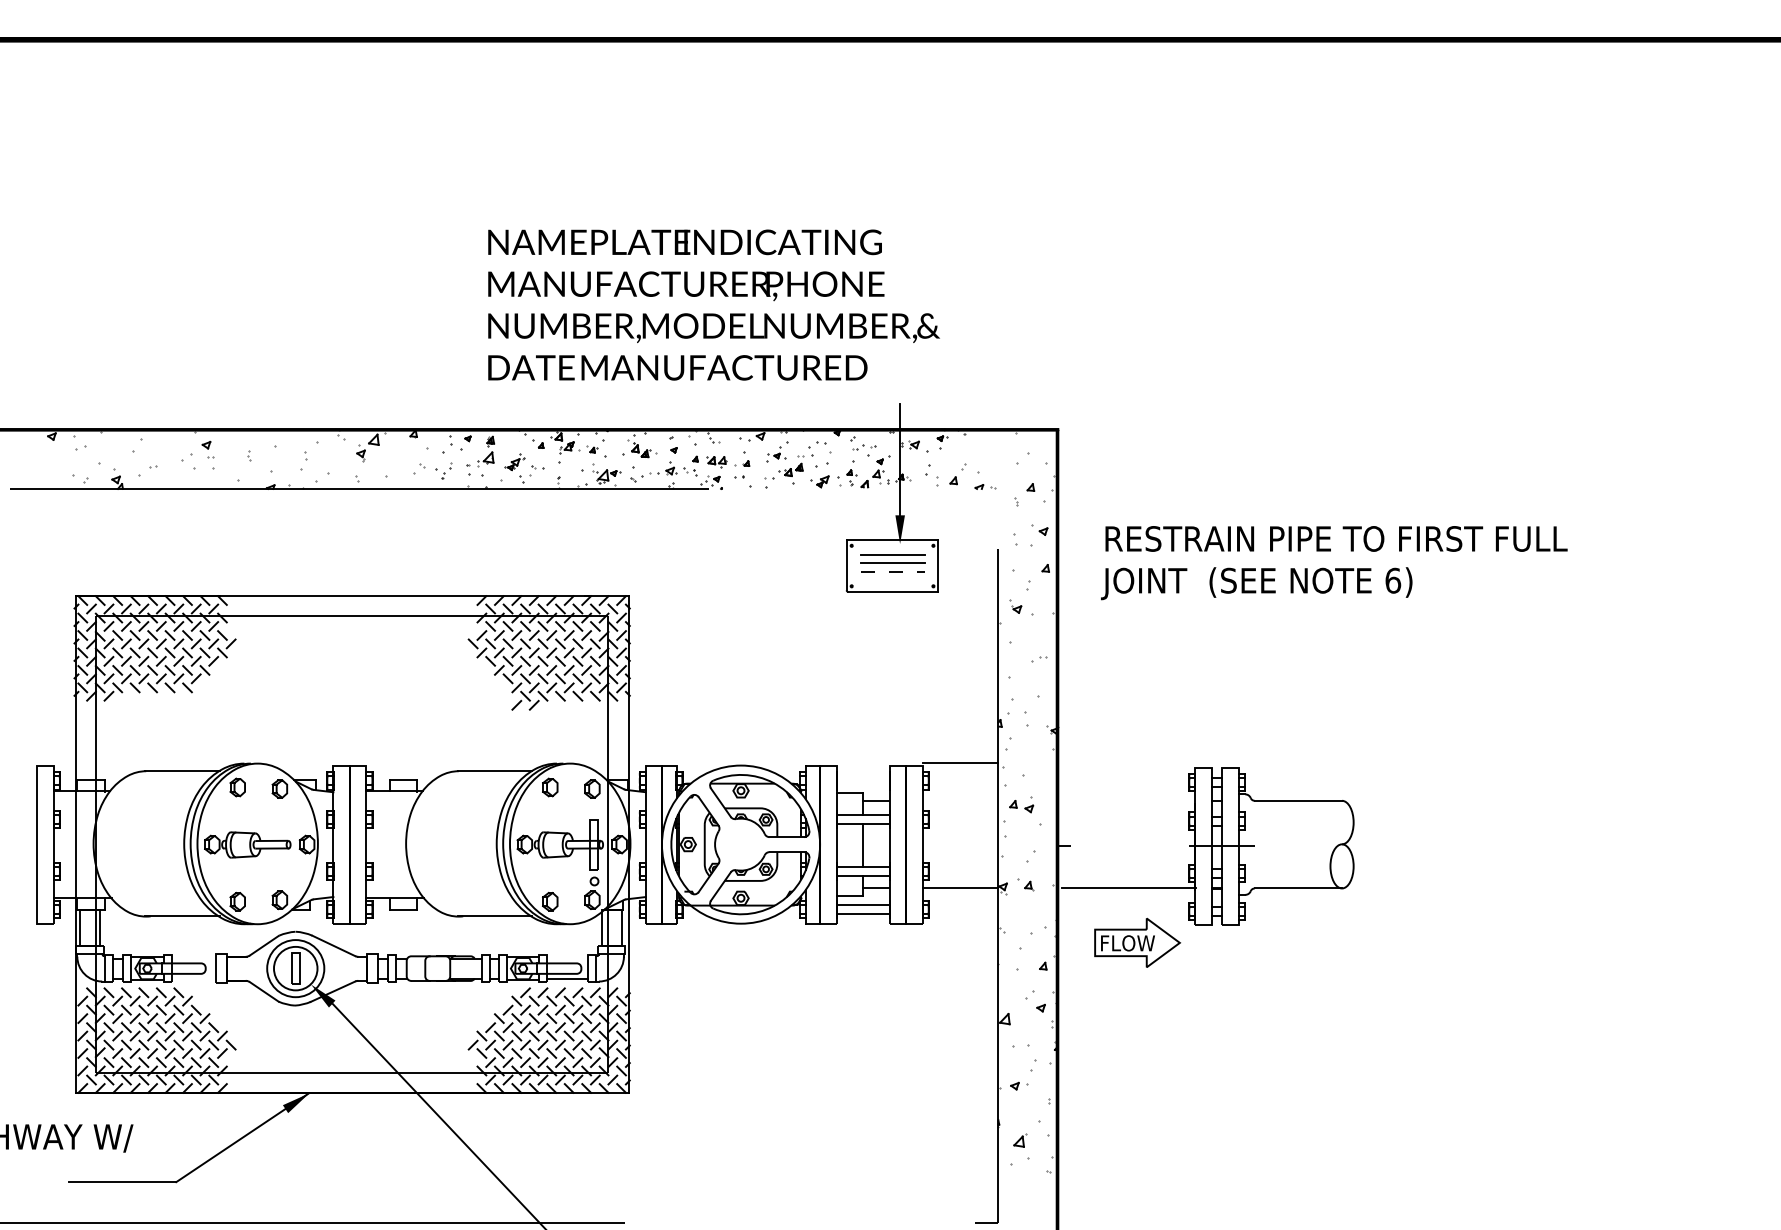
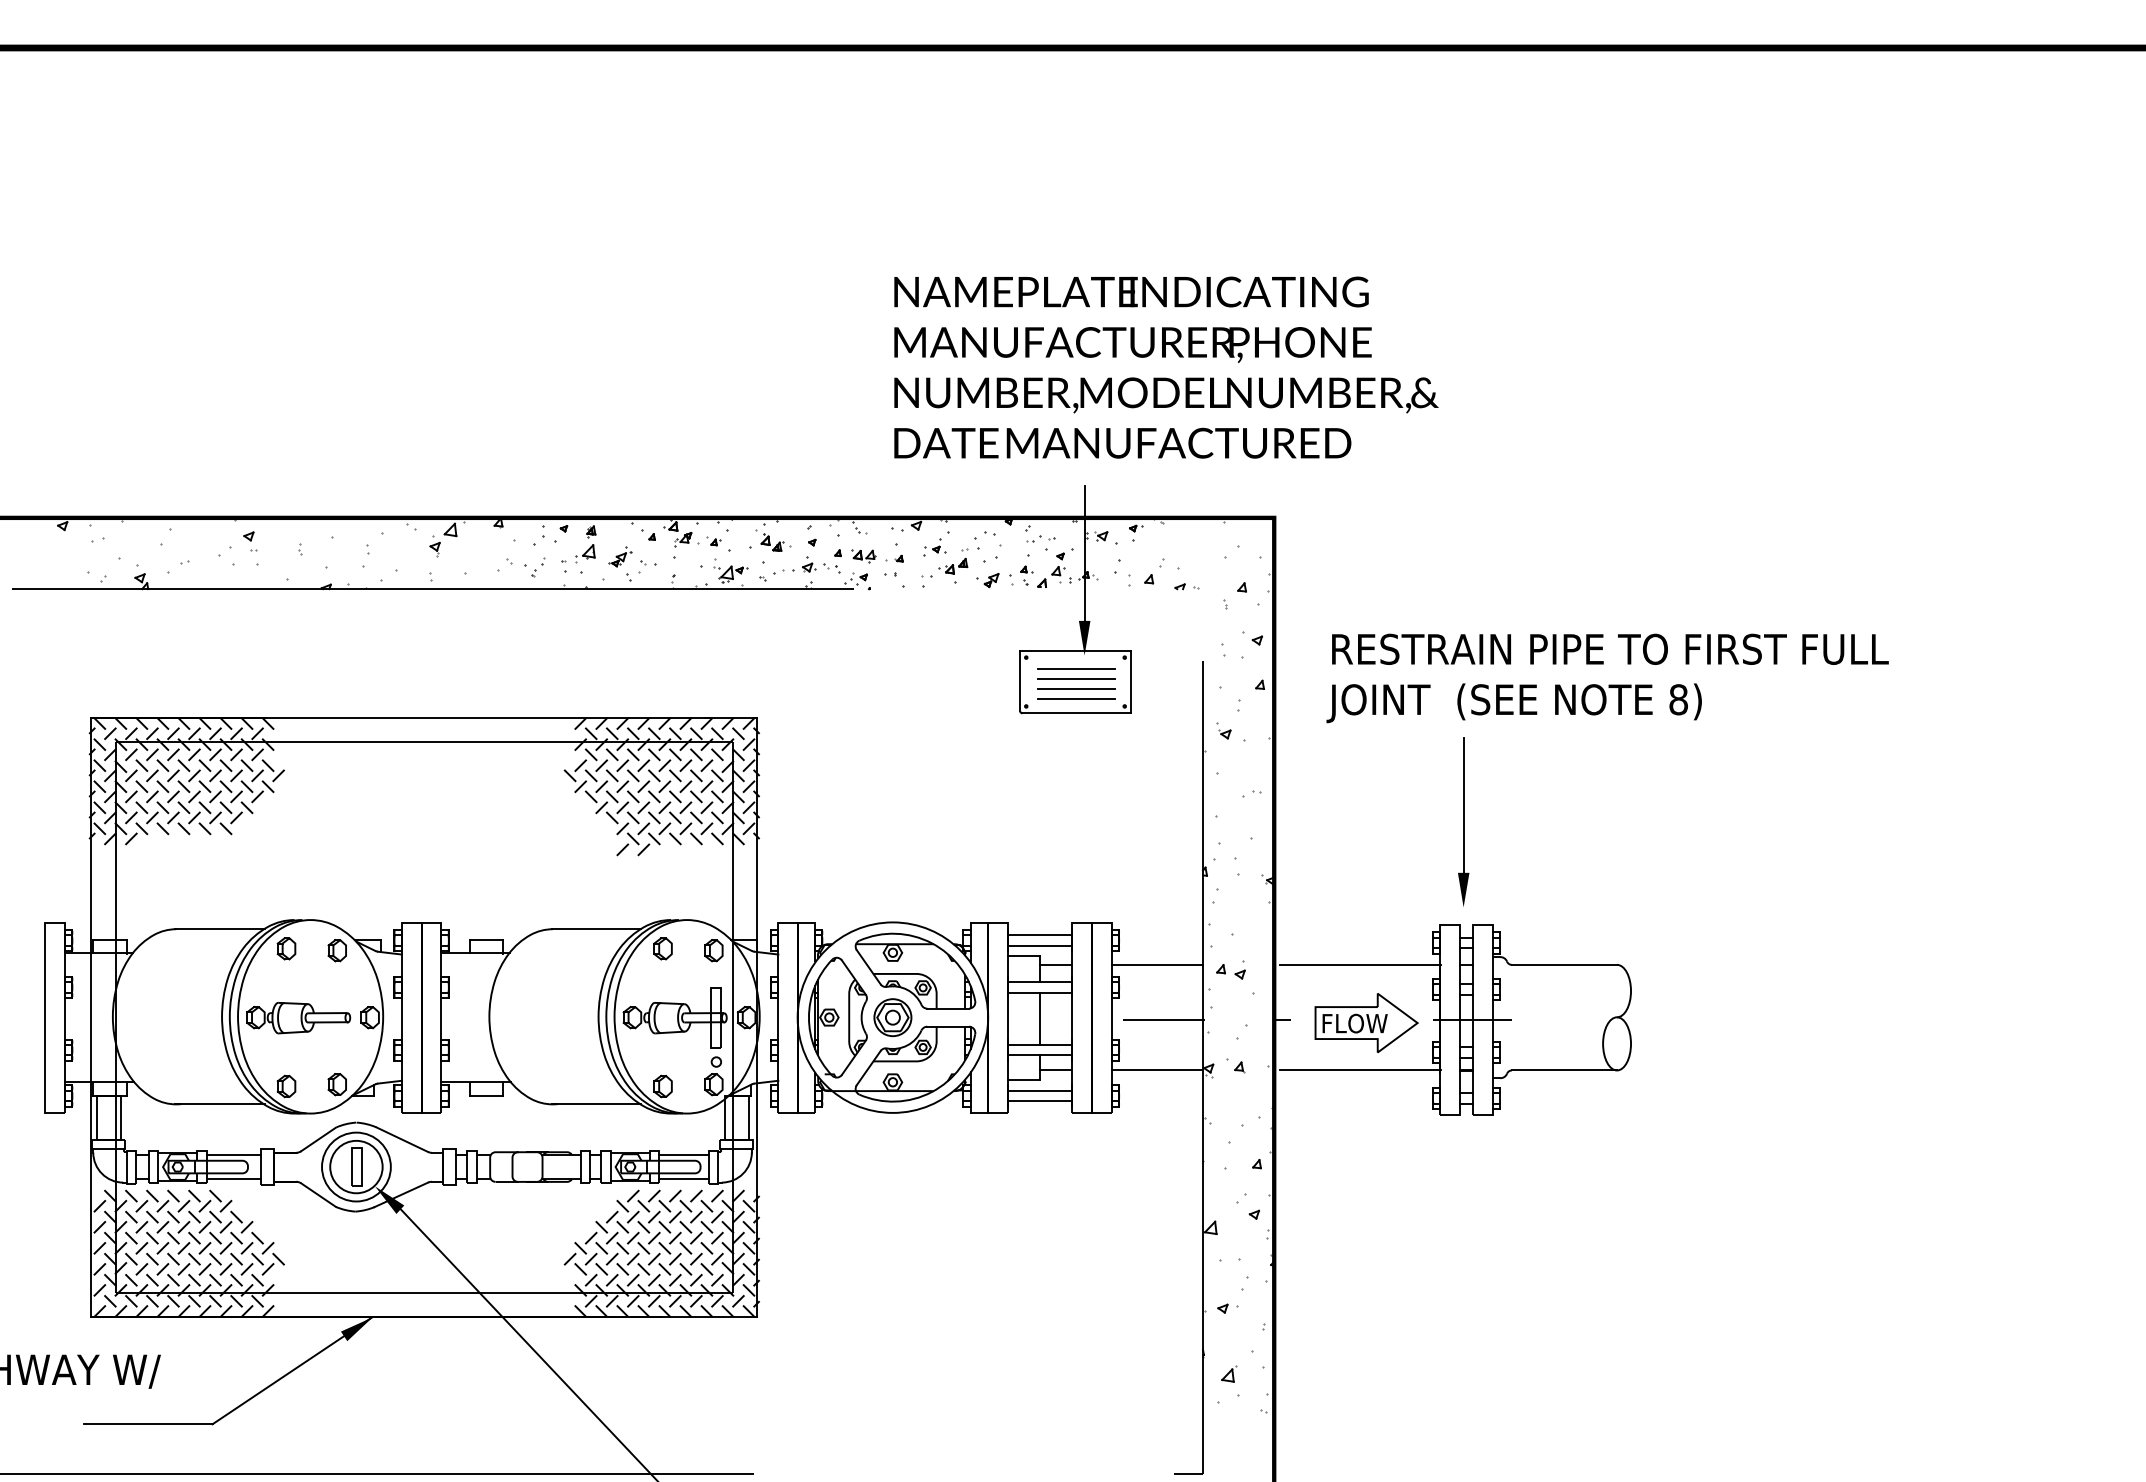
text: (714, 304) -> (1166, 367), moved
line: (893, 571) -> (1076, 688), dashed -> solid
line: (892, 579) -> (1075, 698), added
text: (1393, 580) -> (1678, 699), 6) -> 8)
part: (1214, 681) -> (1463, 821), added
line: (960, 763) -> (1157, 964), moved
line: (862, 776) -> (1039, 935), added
line: (862, 785) -> (1039, 946), added
line: (1128, 800) -> (1359, 964), added
part: (740, 844) -> (892, 1017), added
line: (965, 846) -> (1163, 1019), added
part: (1137, 943) -> (1366, 1023), moved
line: (193, 959) -> (233, 1155), added
line: (567, 959) -> (683, 1155), added
line: (193, 978) -> (233, 1179), added

